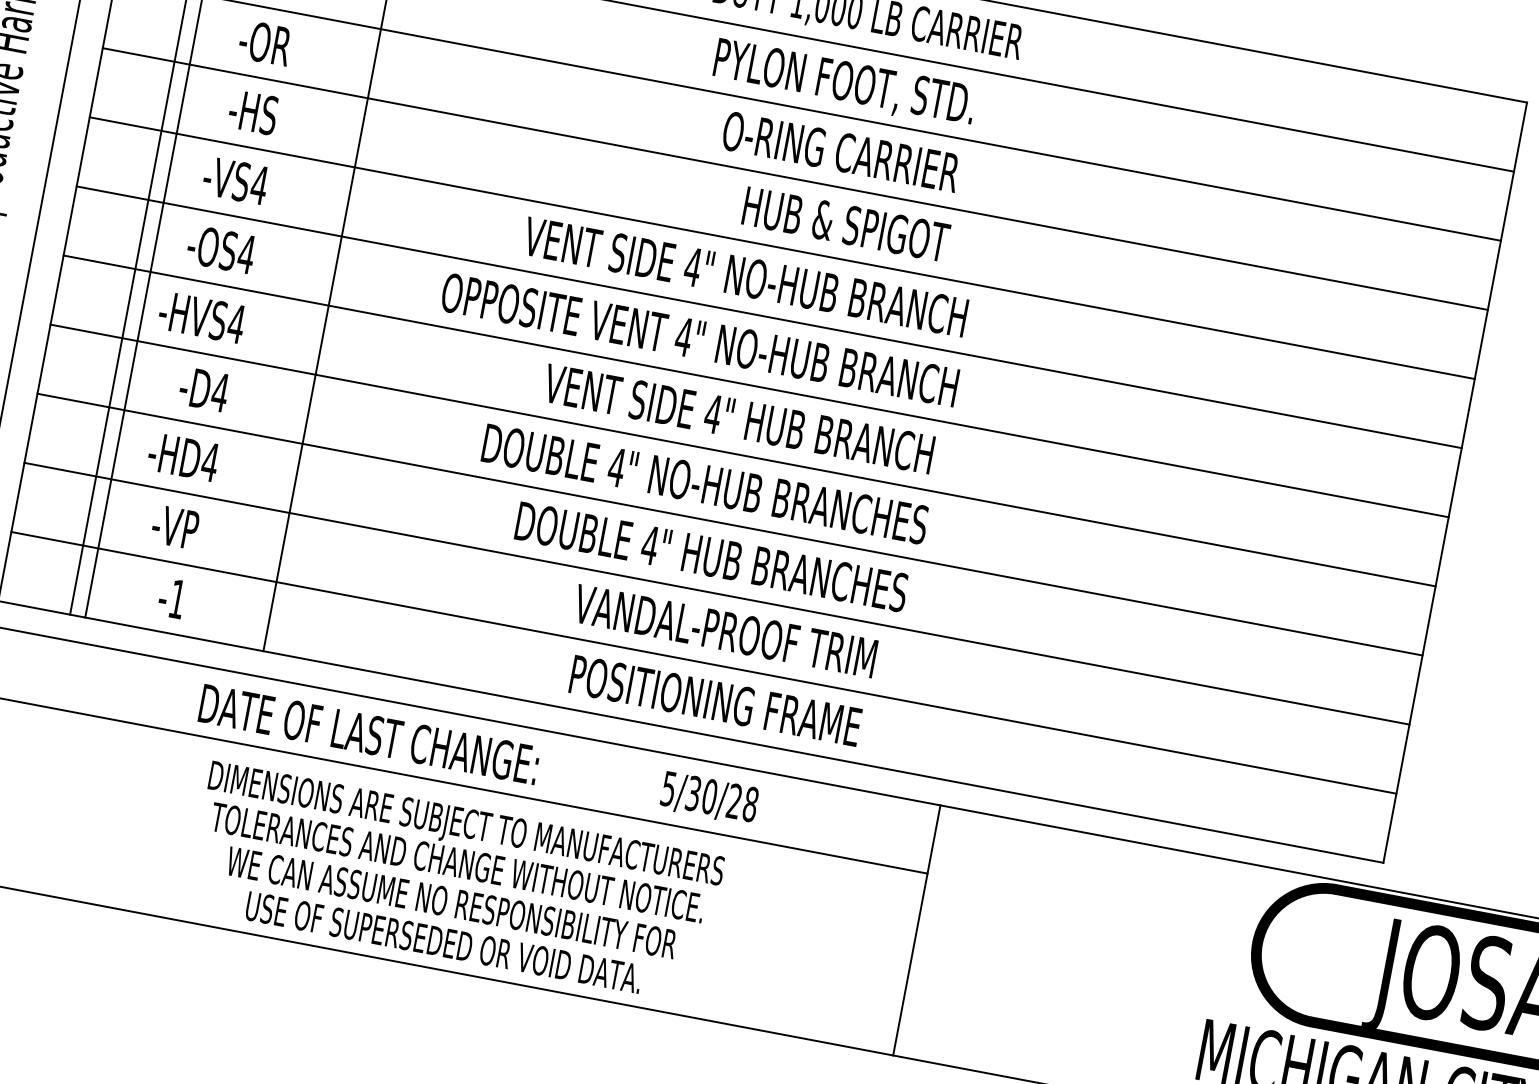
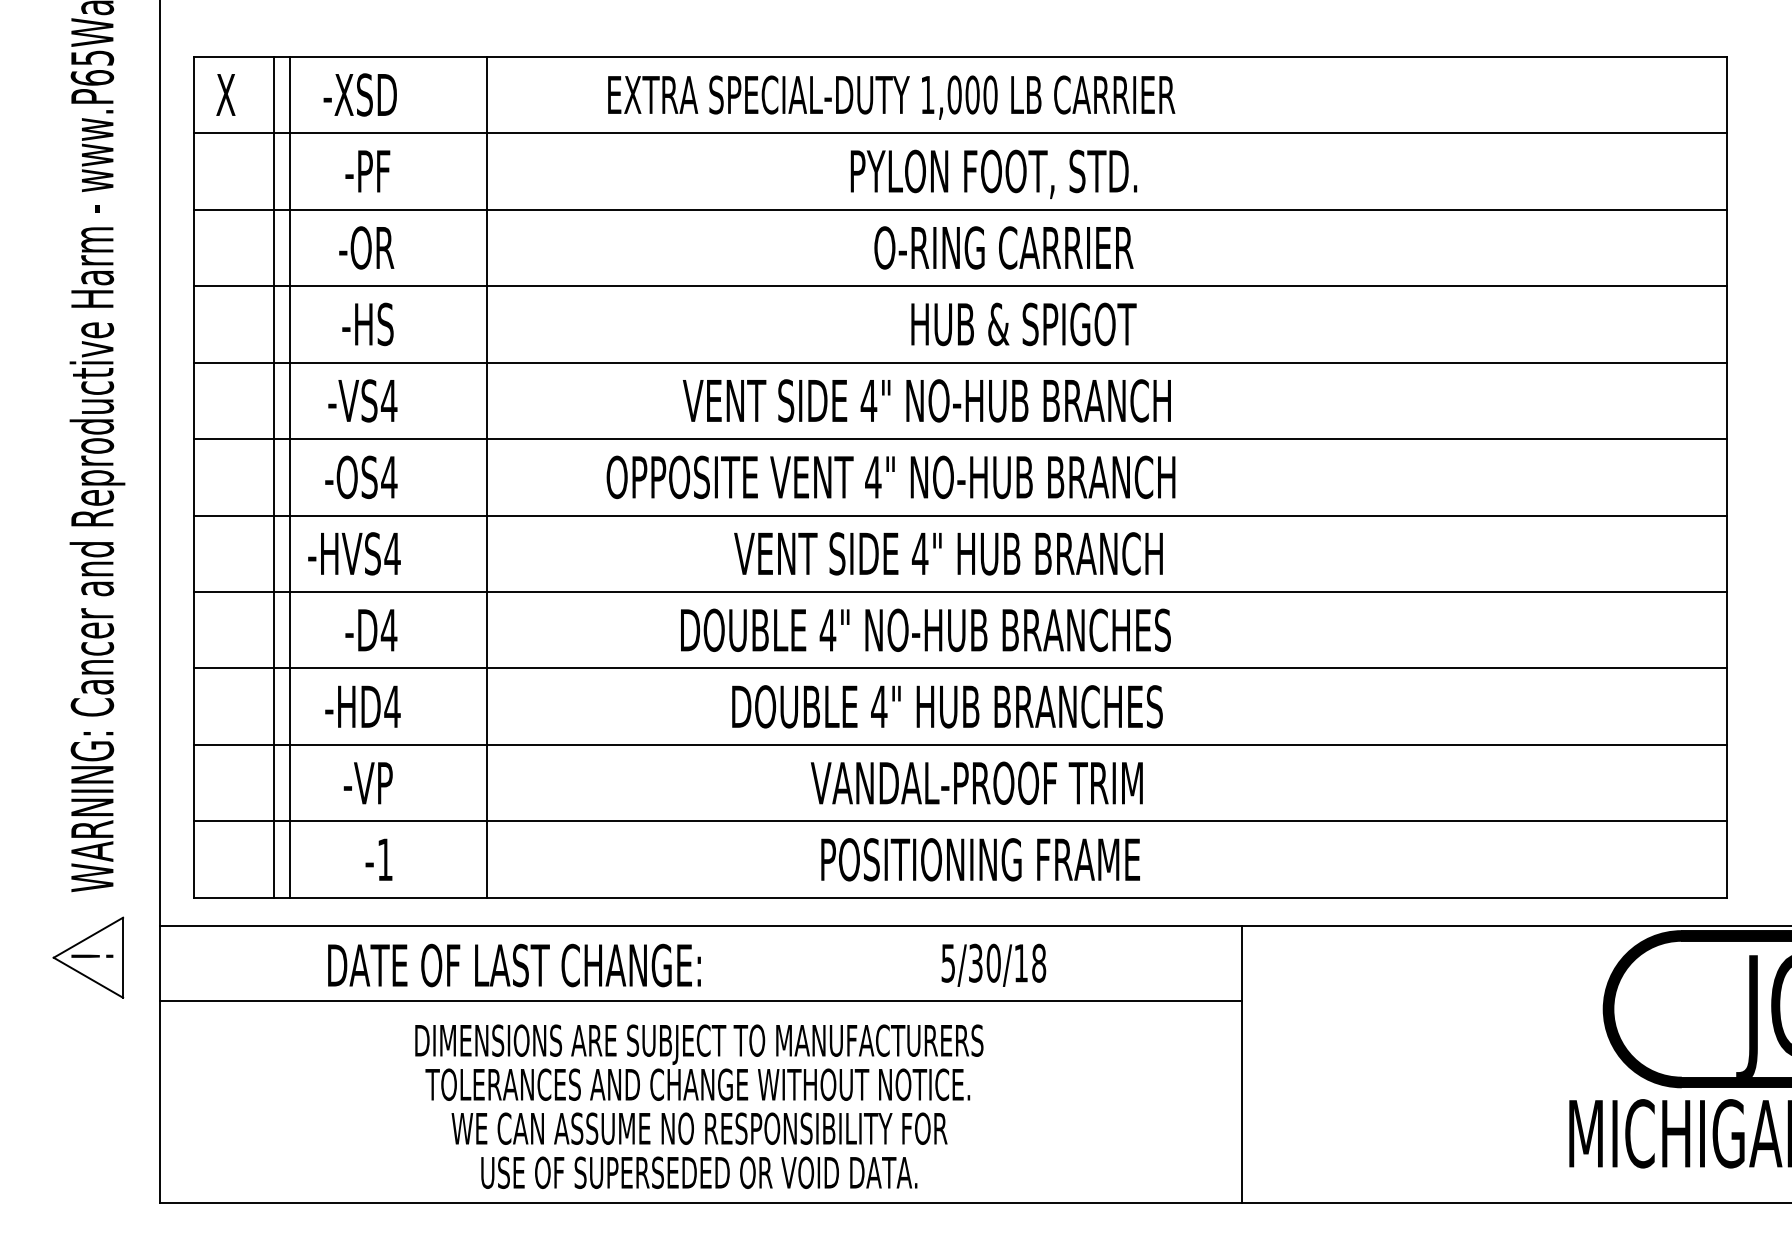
text: (369, 734) -> (514, 965), moved
text: (734, 800) -> (1020, 962), 5/30/28 -> 5/30/18
text: (455, 882) -> (699, 1106), moved

